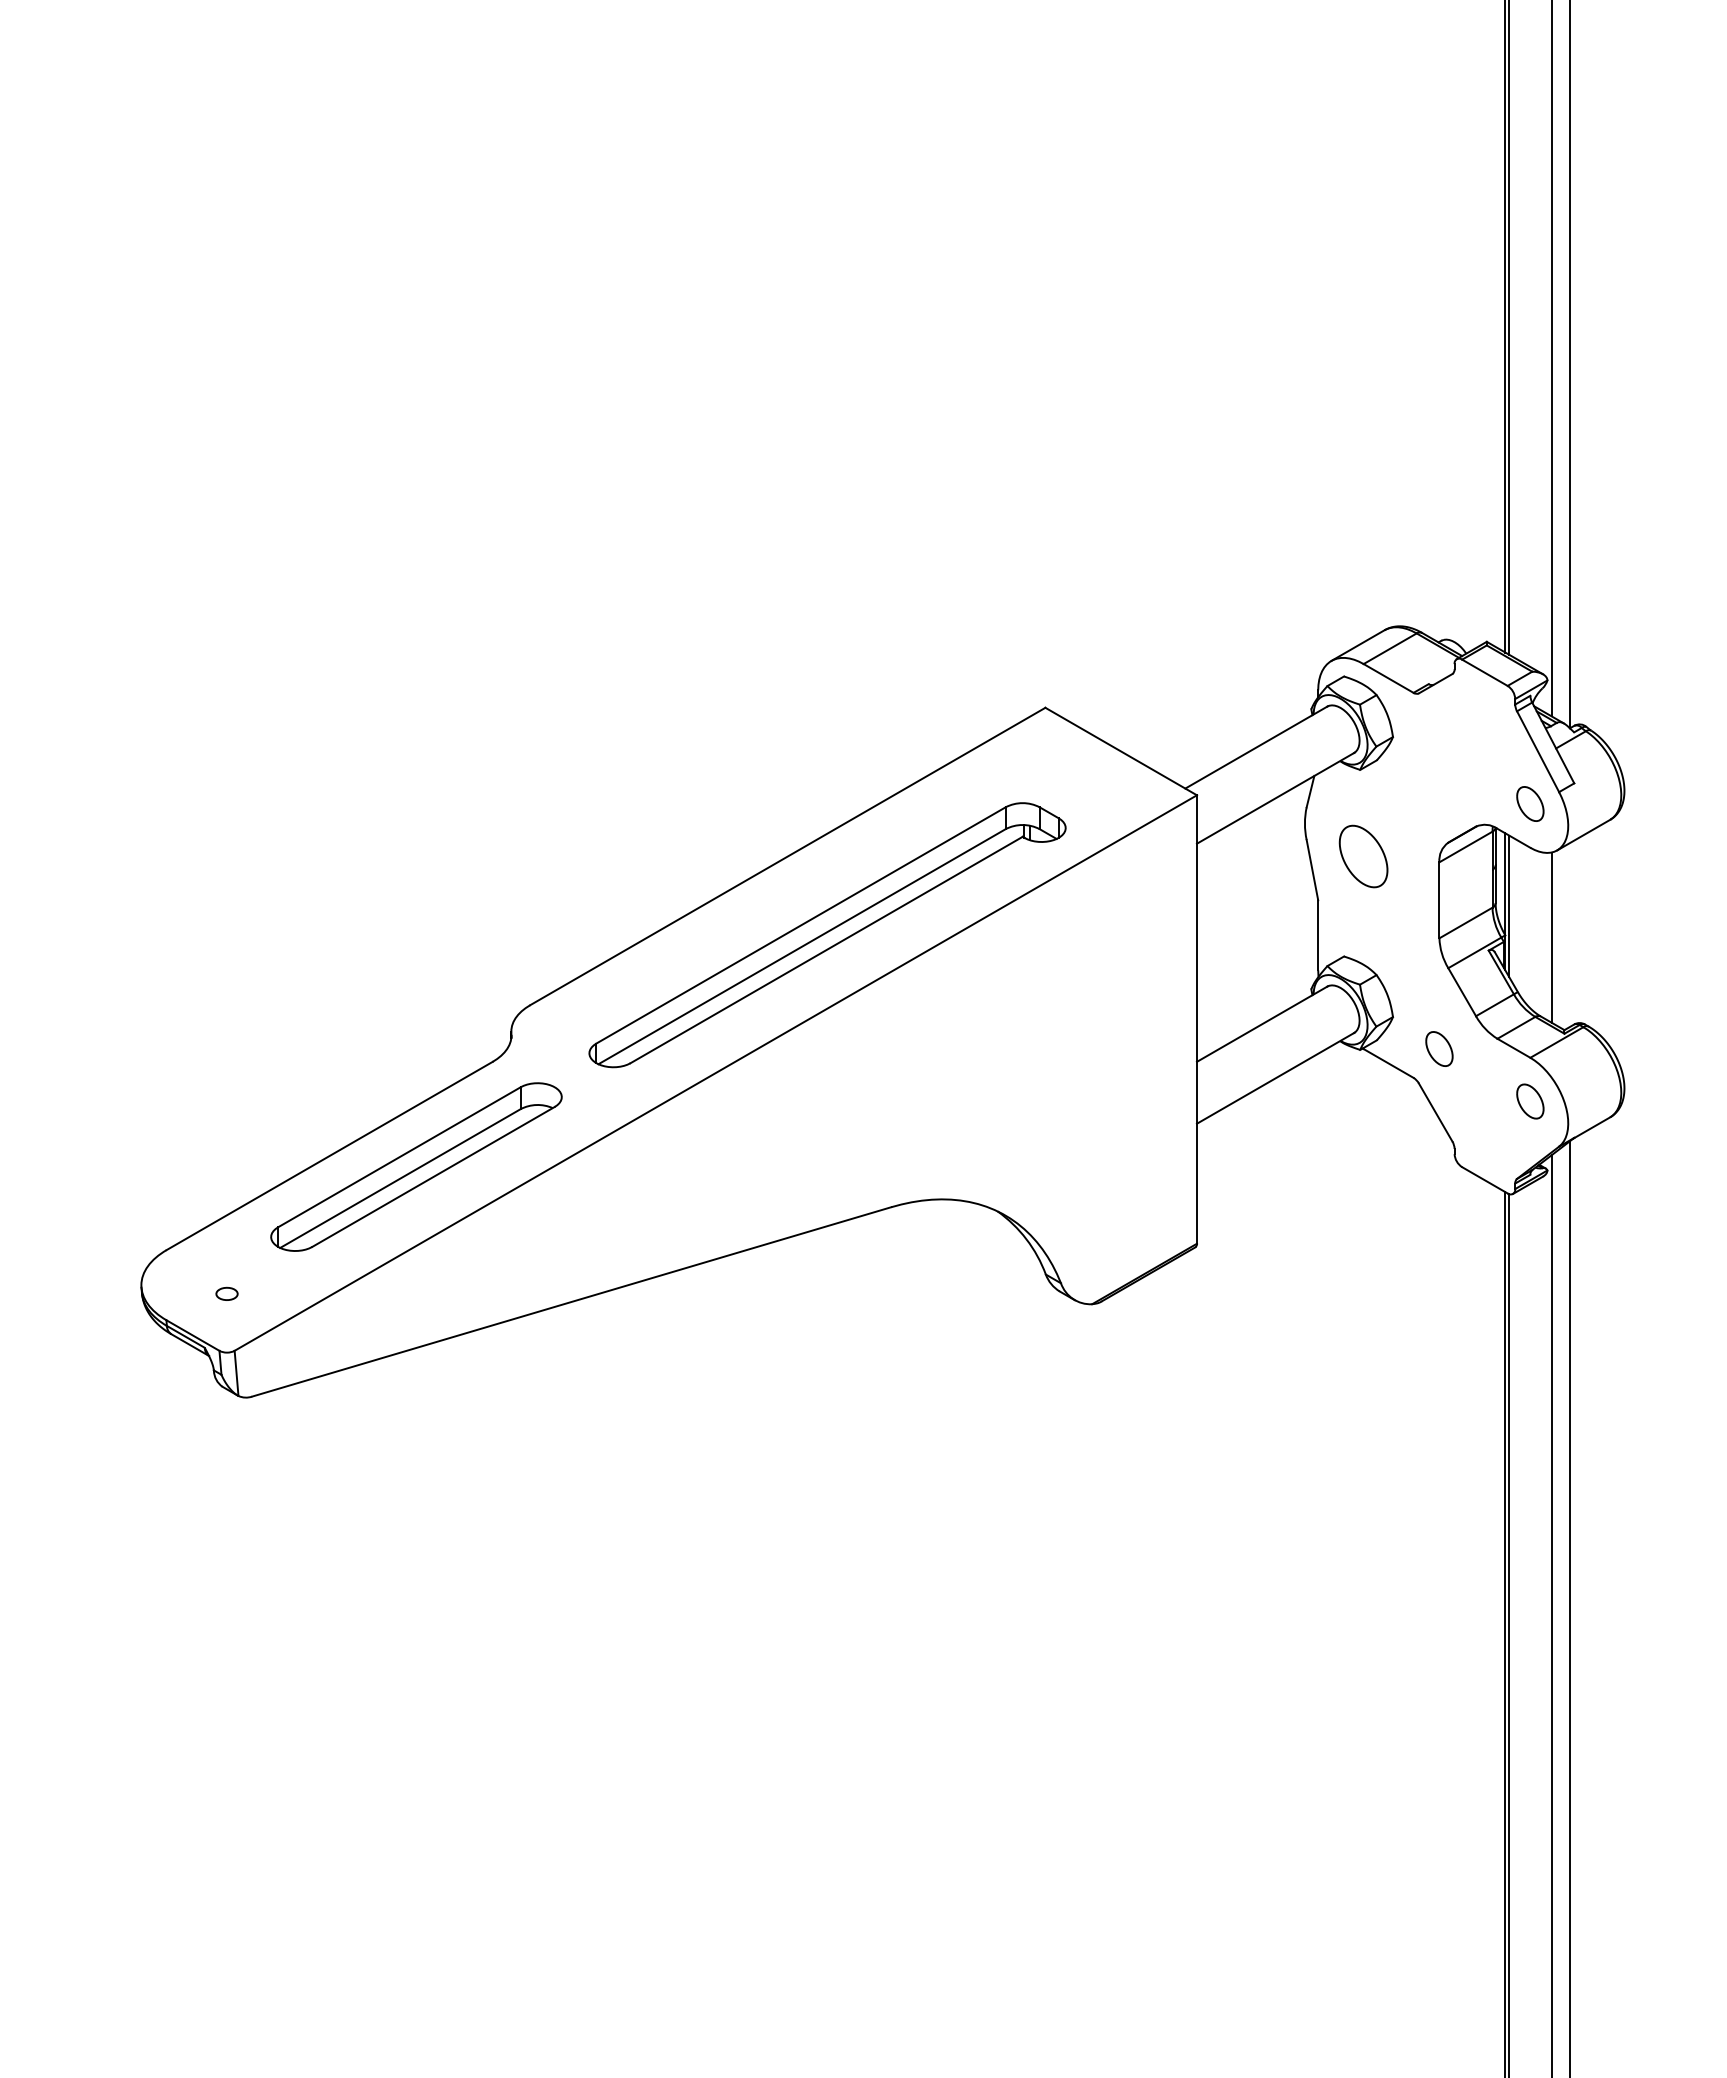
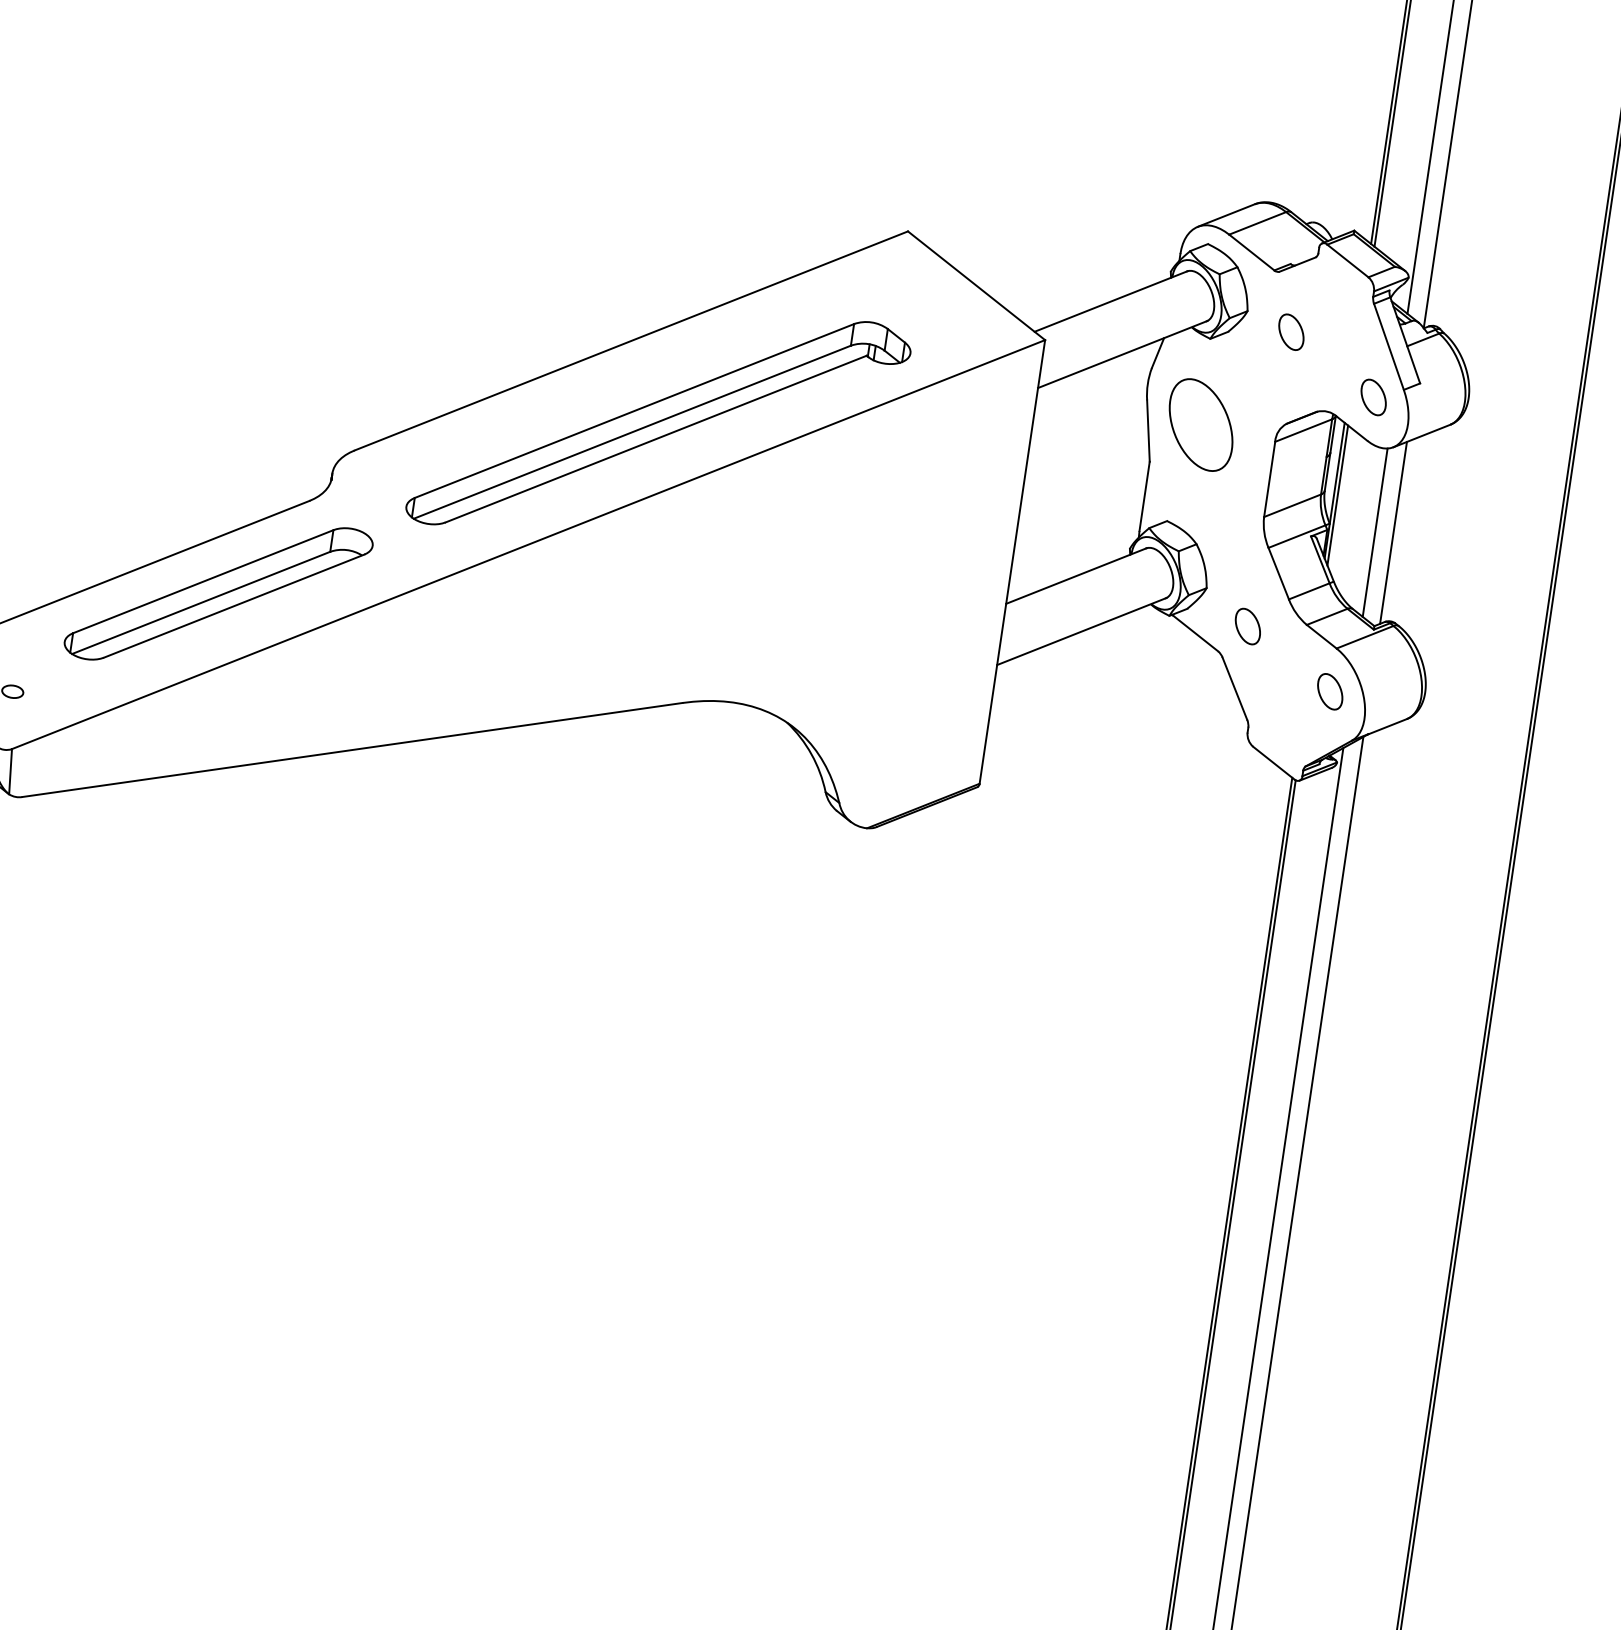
part: (1439, 751) -> (1291, 332), added
part: (1363, 856) -> (1200, 425), size x1.43
line: (1569, 935) -> (1393, 533), added

